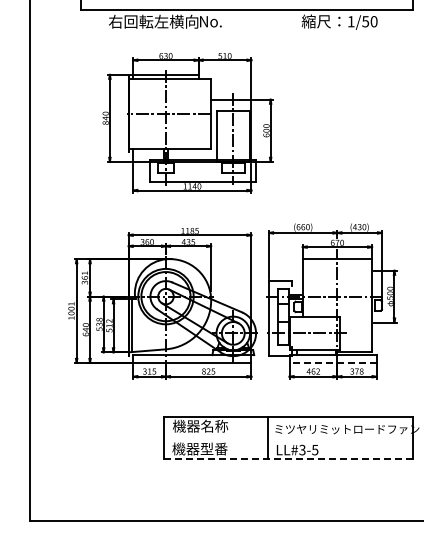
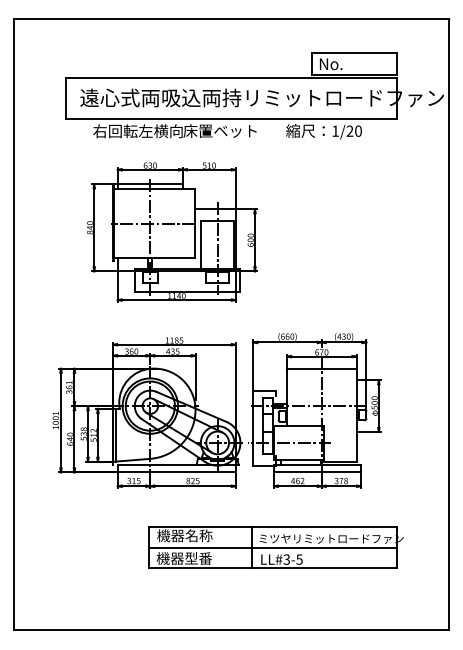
text: (235, 20) -> (219, 130), No. -> 床置ベット
text: (365, 20) -> (349, 130), 1/50 -> 1/20
line: (332, 362) -> (316, 472), dashed -> solid
line: (288, 437) -> (272, 547), added
line: (289, 458) -> (273, 568), dashed -> solid

